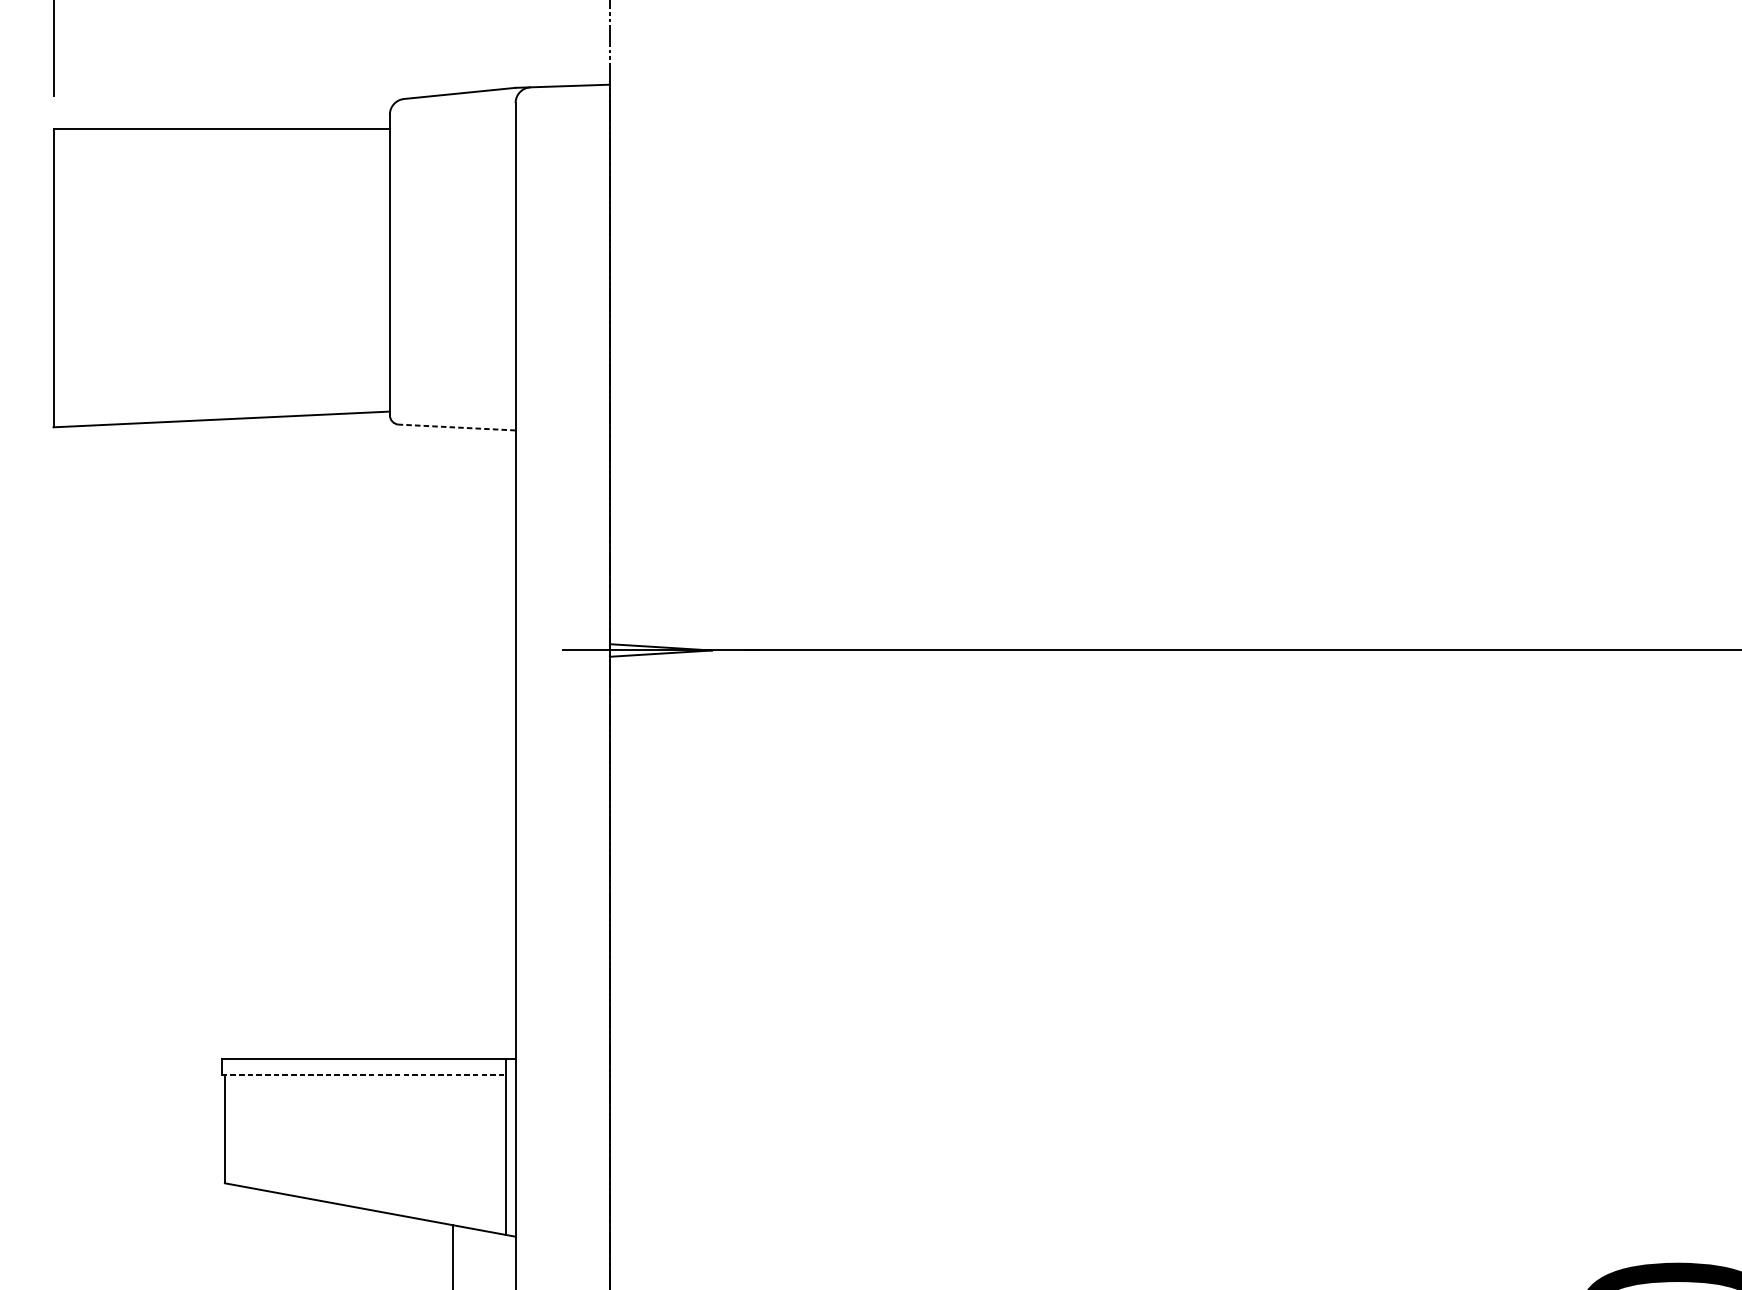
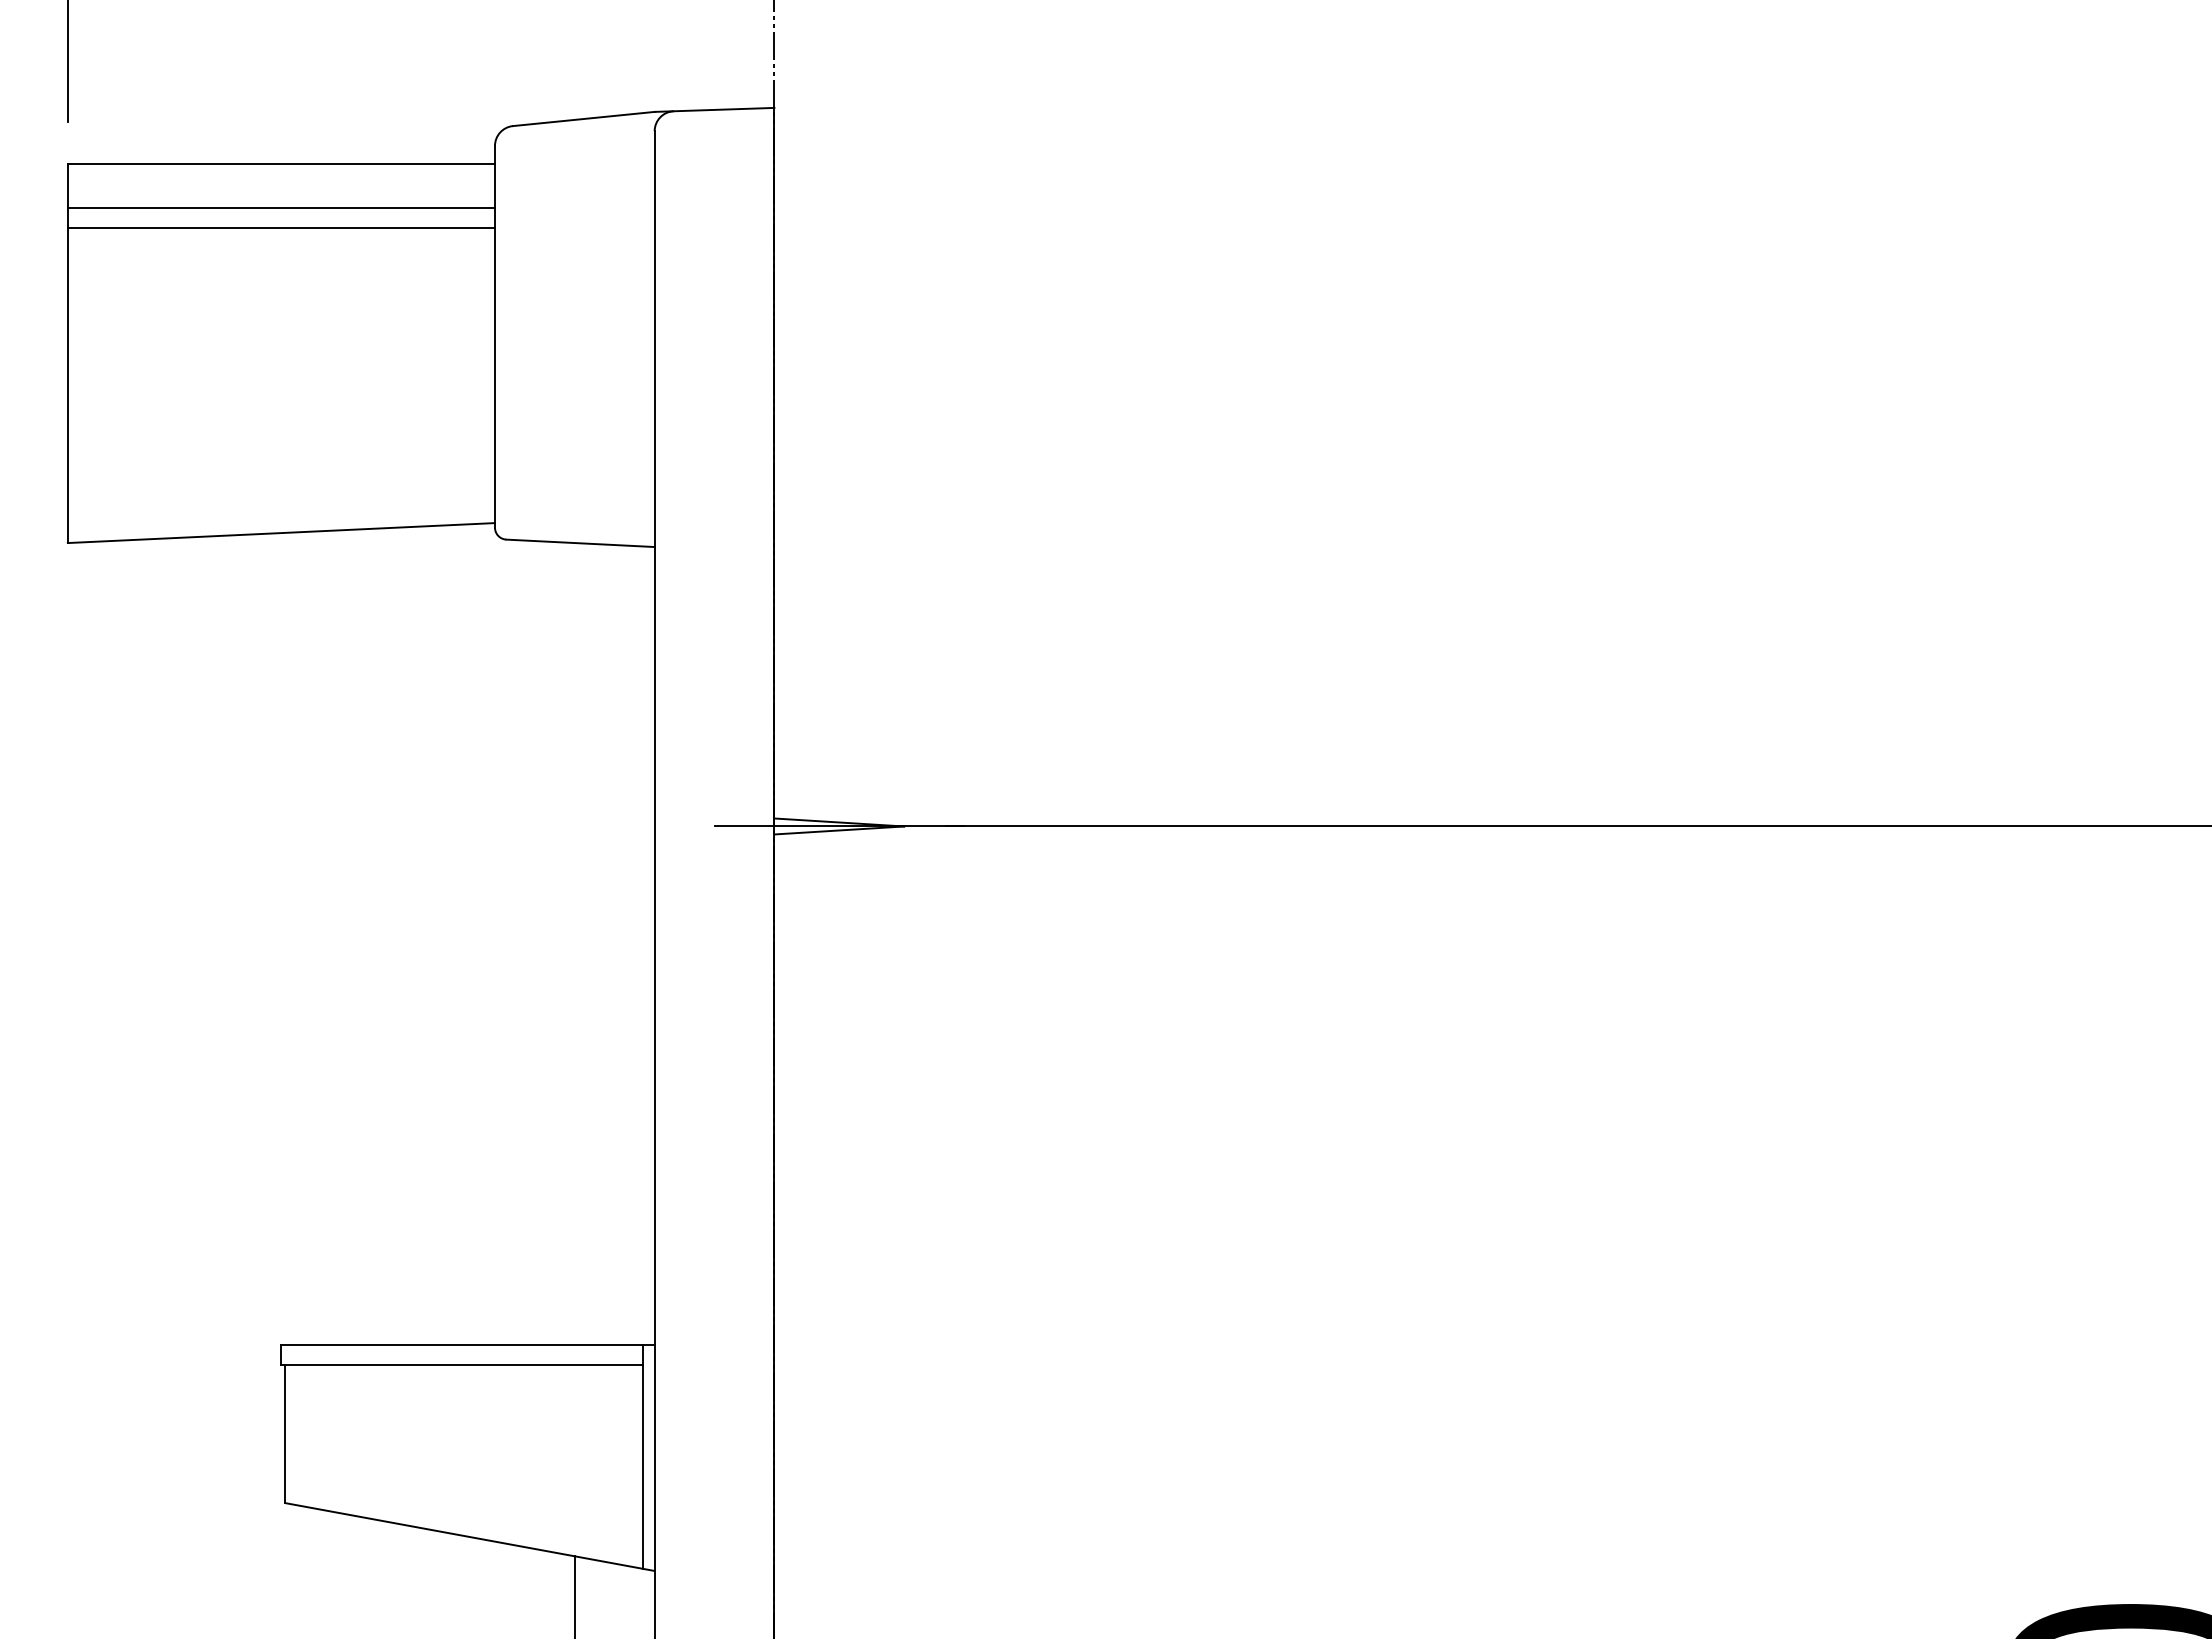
line: (221, 163) -> (280, 207), added
line: (221, 178) -> (280, 227), added
line: (457, 427) -> (580, 543), dashed -> solid
line: (364, 1074) -> (462, 1365), dashed -> solid

